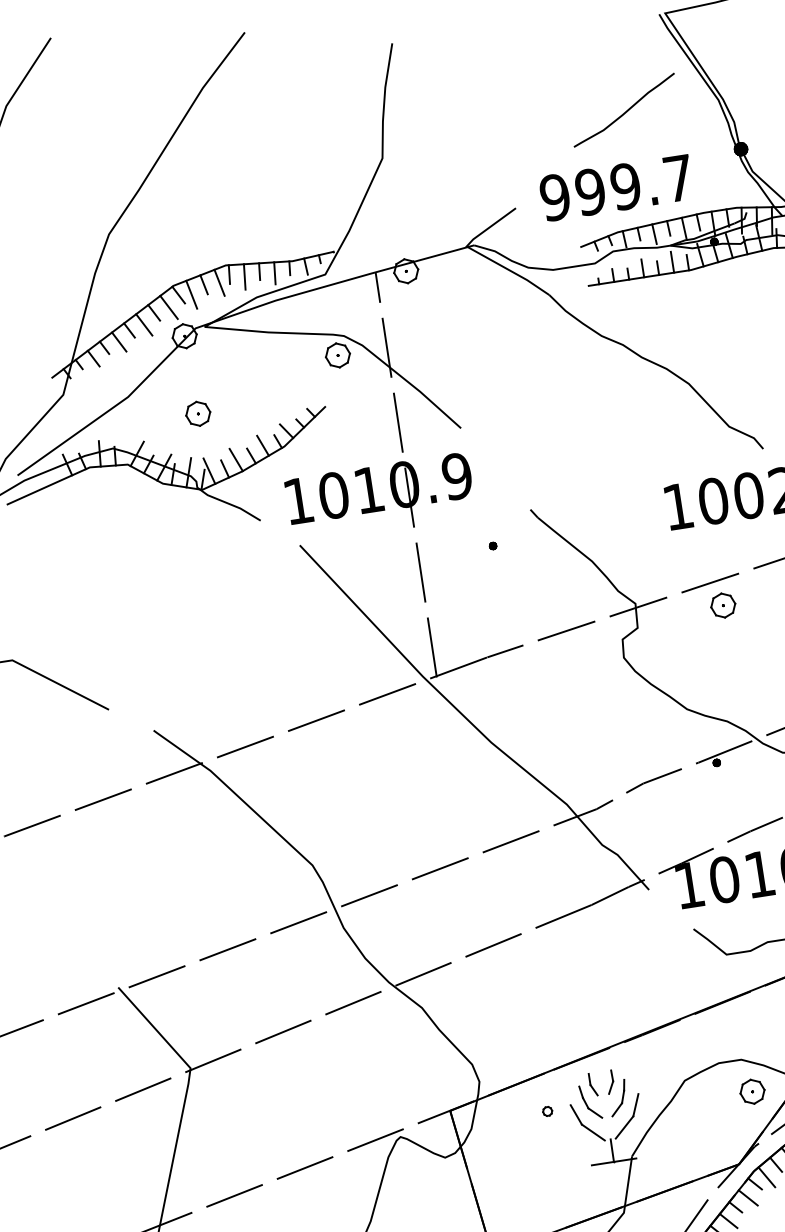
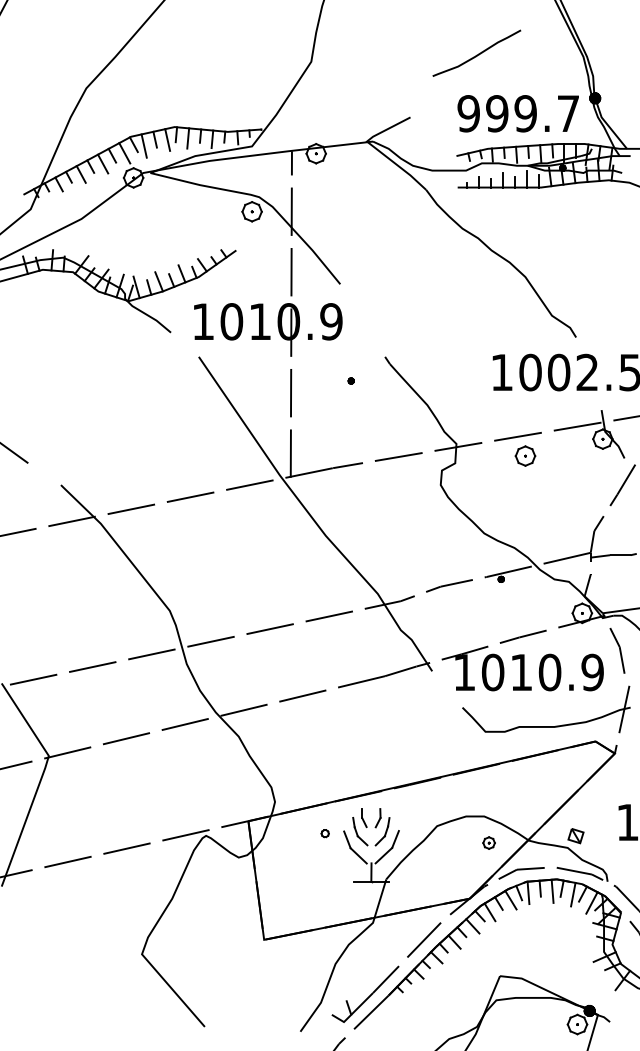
curve: (624, 111) -> (476, 54), moved
text: (615, 187) -> (517, 113), moved
part: (197, 413) -> (134, 240), removed
part: (751, 1091) -> (488, 842), size x0.6

